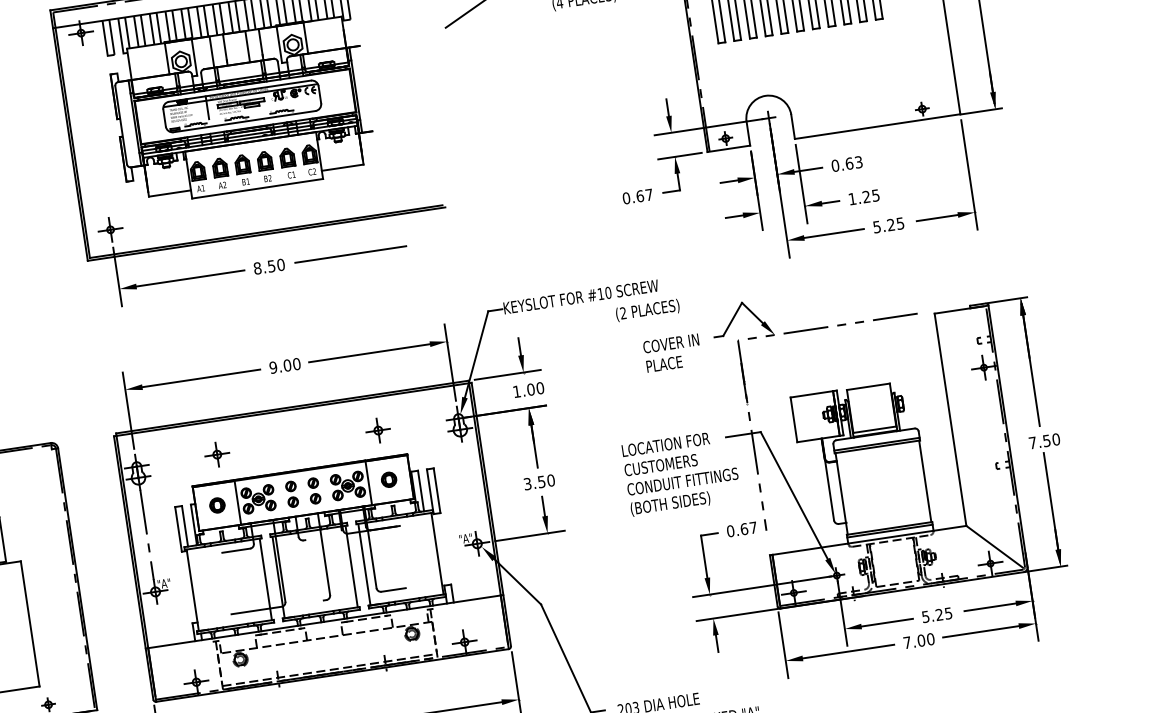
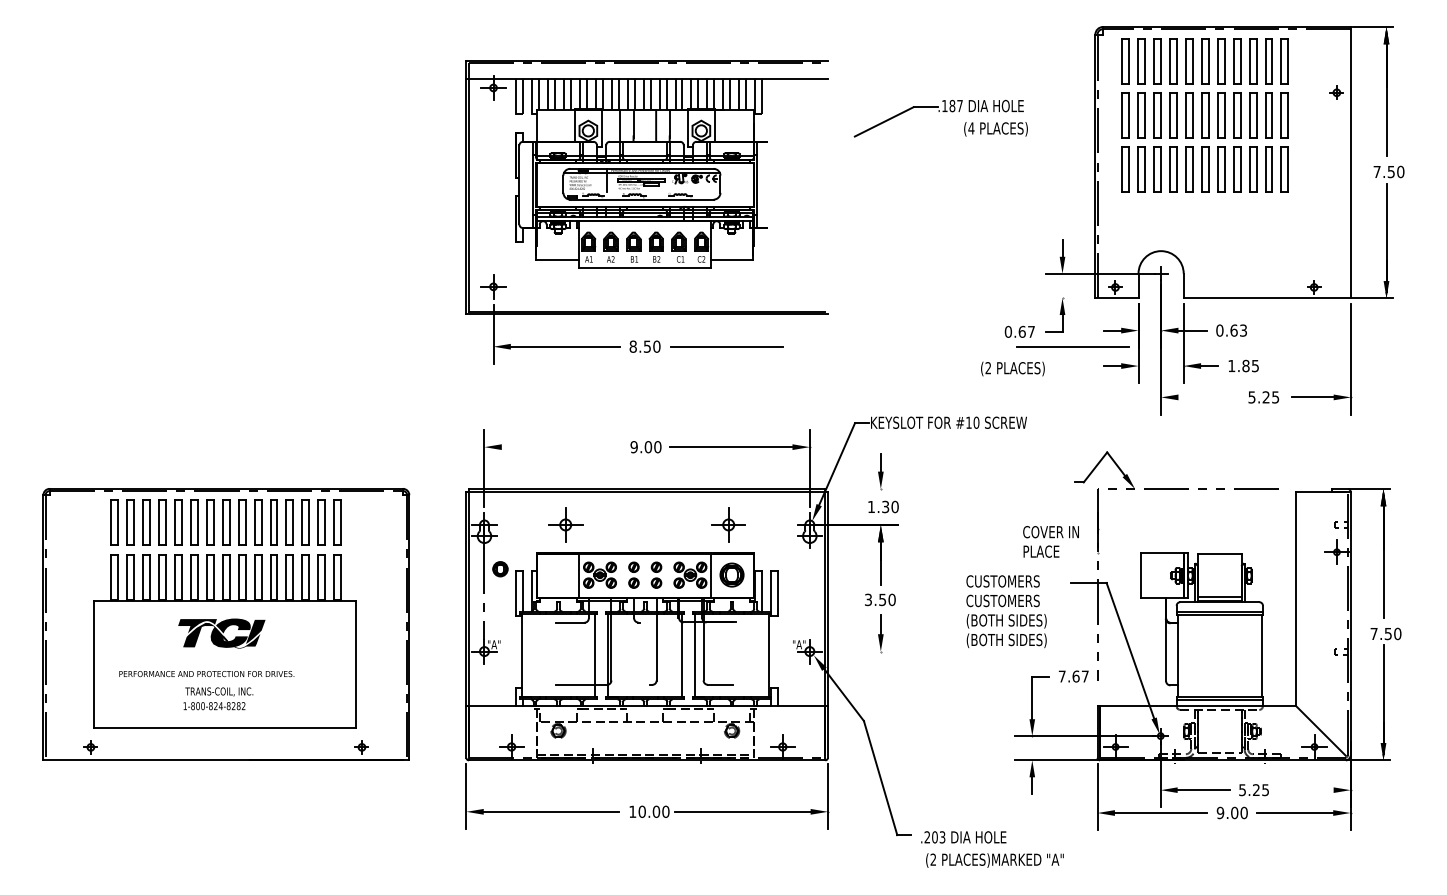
line: (679, 156) -> (1067, 298), removed
text: (866, 197) -> (1245, 366), 1.25 -> 1.85
line: (692, 203) -> (1072, 346), added
line: (834, 233) -> (1208, 397), removed
text: (647, 310) -> (1012, 368), moved
text: (671, 352) -> (1050, 541), moved
line: (507, 375) -> (864, 489), removed
line: (200, 378) -> (560, 447), removed
text: (530, 389) -> (885, 506), 1.00 -> 1.30
part: (378, 430) -> (728, 524), size x1.4
text: (665, 444) -> (1010, 581), LOCATION FOR -> CUSTOMERS
part: (216, 454) -> (565, 524), size x1.4
part: (388, 480) -> (731, 575), size x1.6
text: (683, 482) -> (1022, 621), CONDUIT FITTINGS -> (BOTH SIDES)
part: (217, 505) -> (500, 569), moved
text: (729, 531) -> (1061, 676), 0.67 -> 7.67
line: (529, 535) -> (862, 651), removed
line: (990, 607) -> (1307, 790), removed
text: (907, 642) -> (1220, 812), 7.00 -> 9.00

